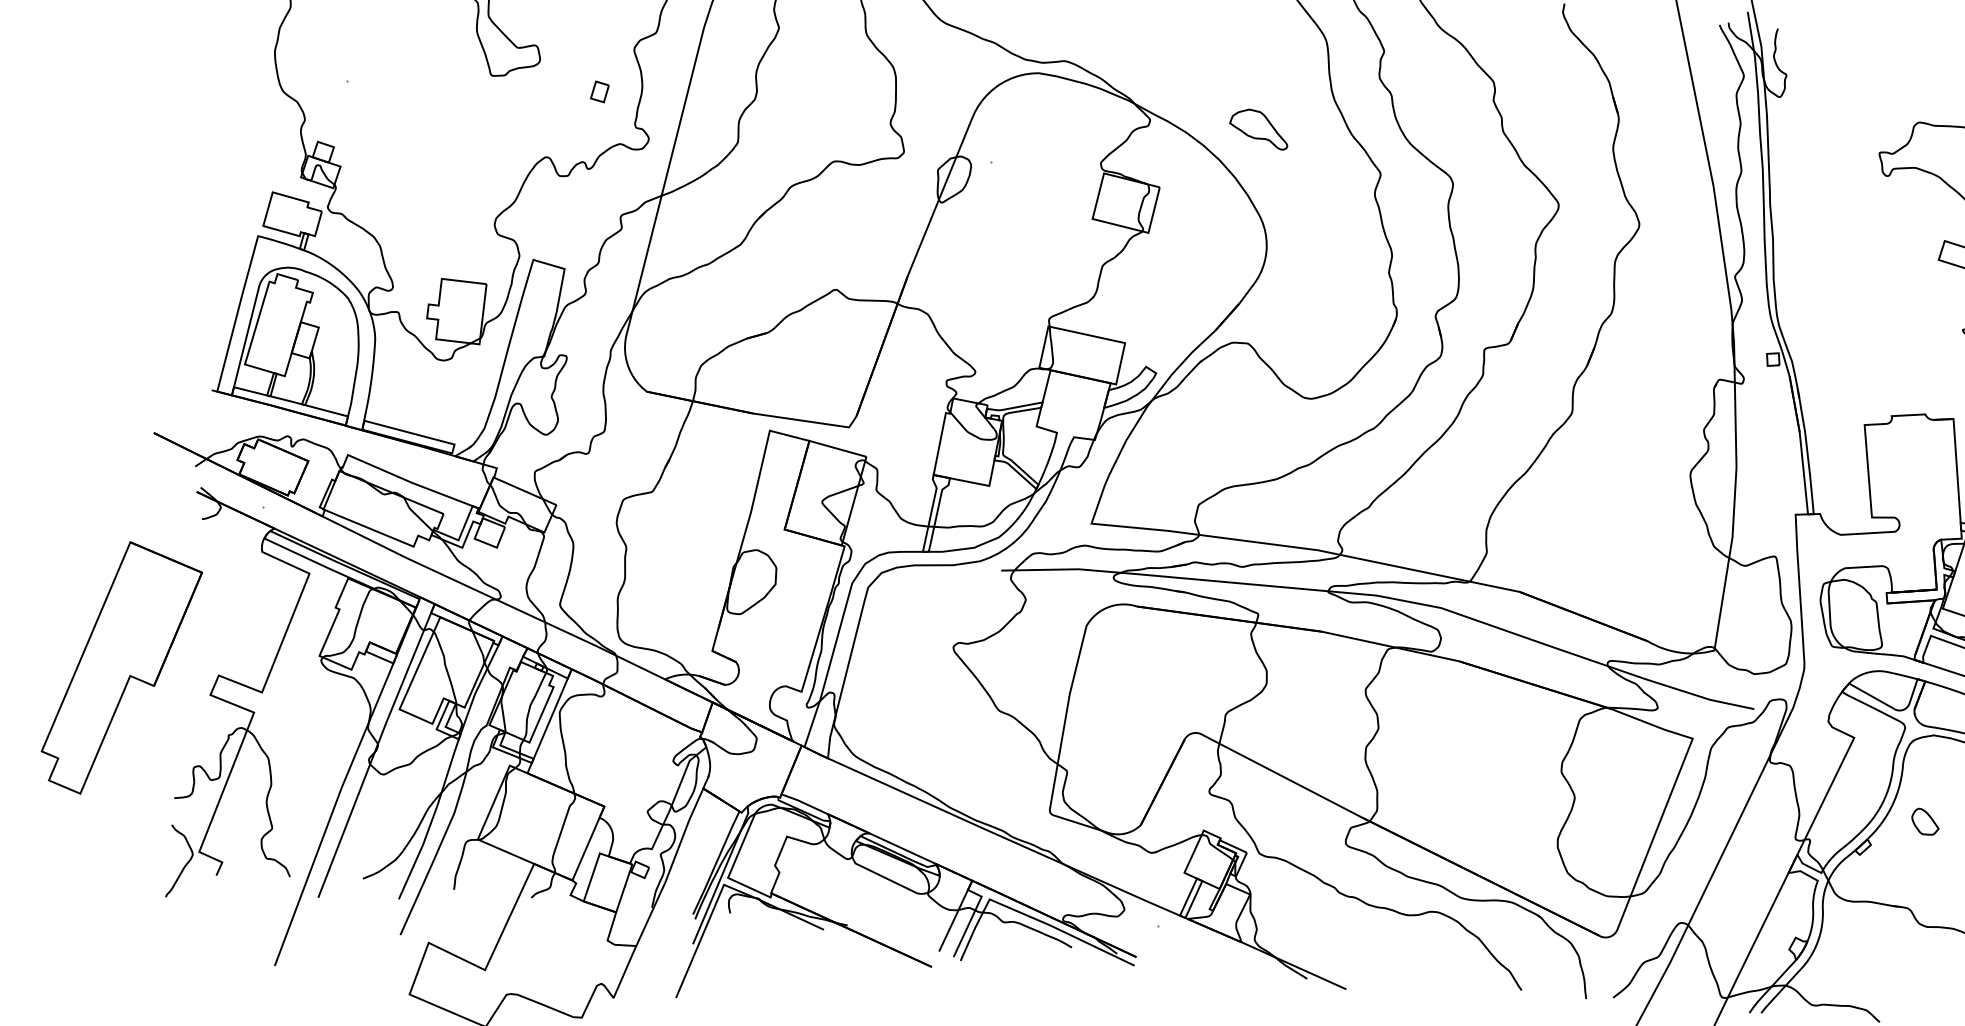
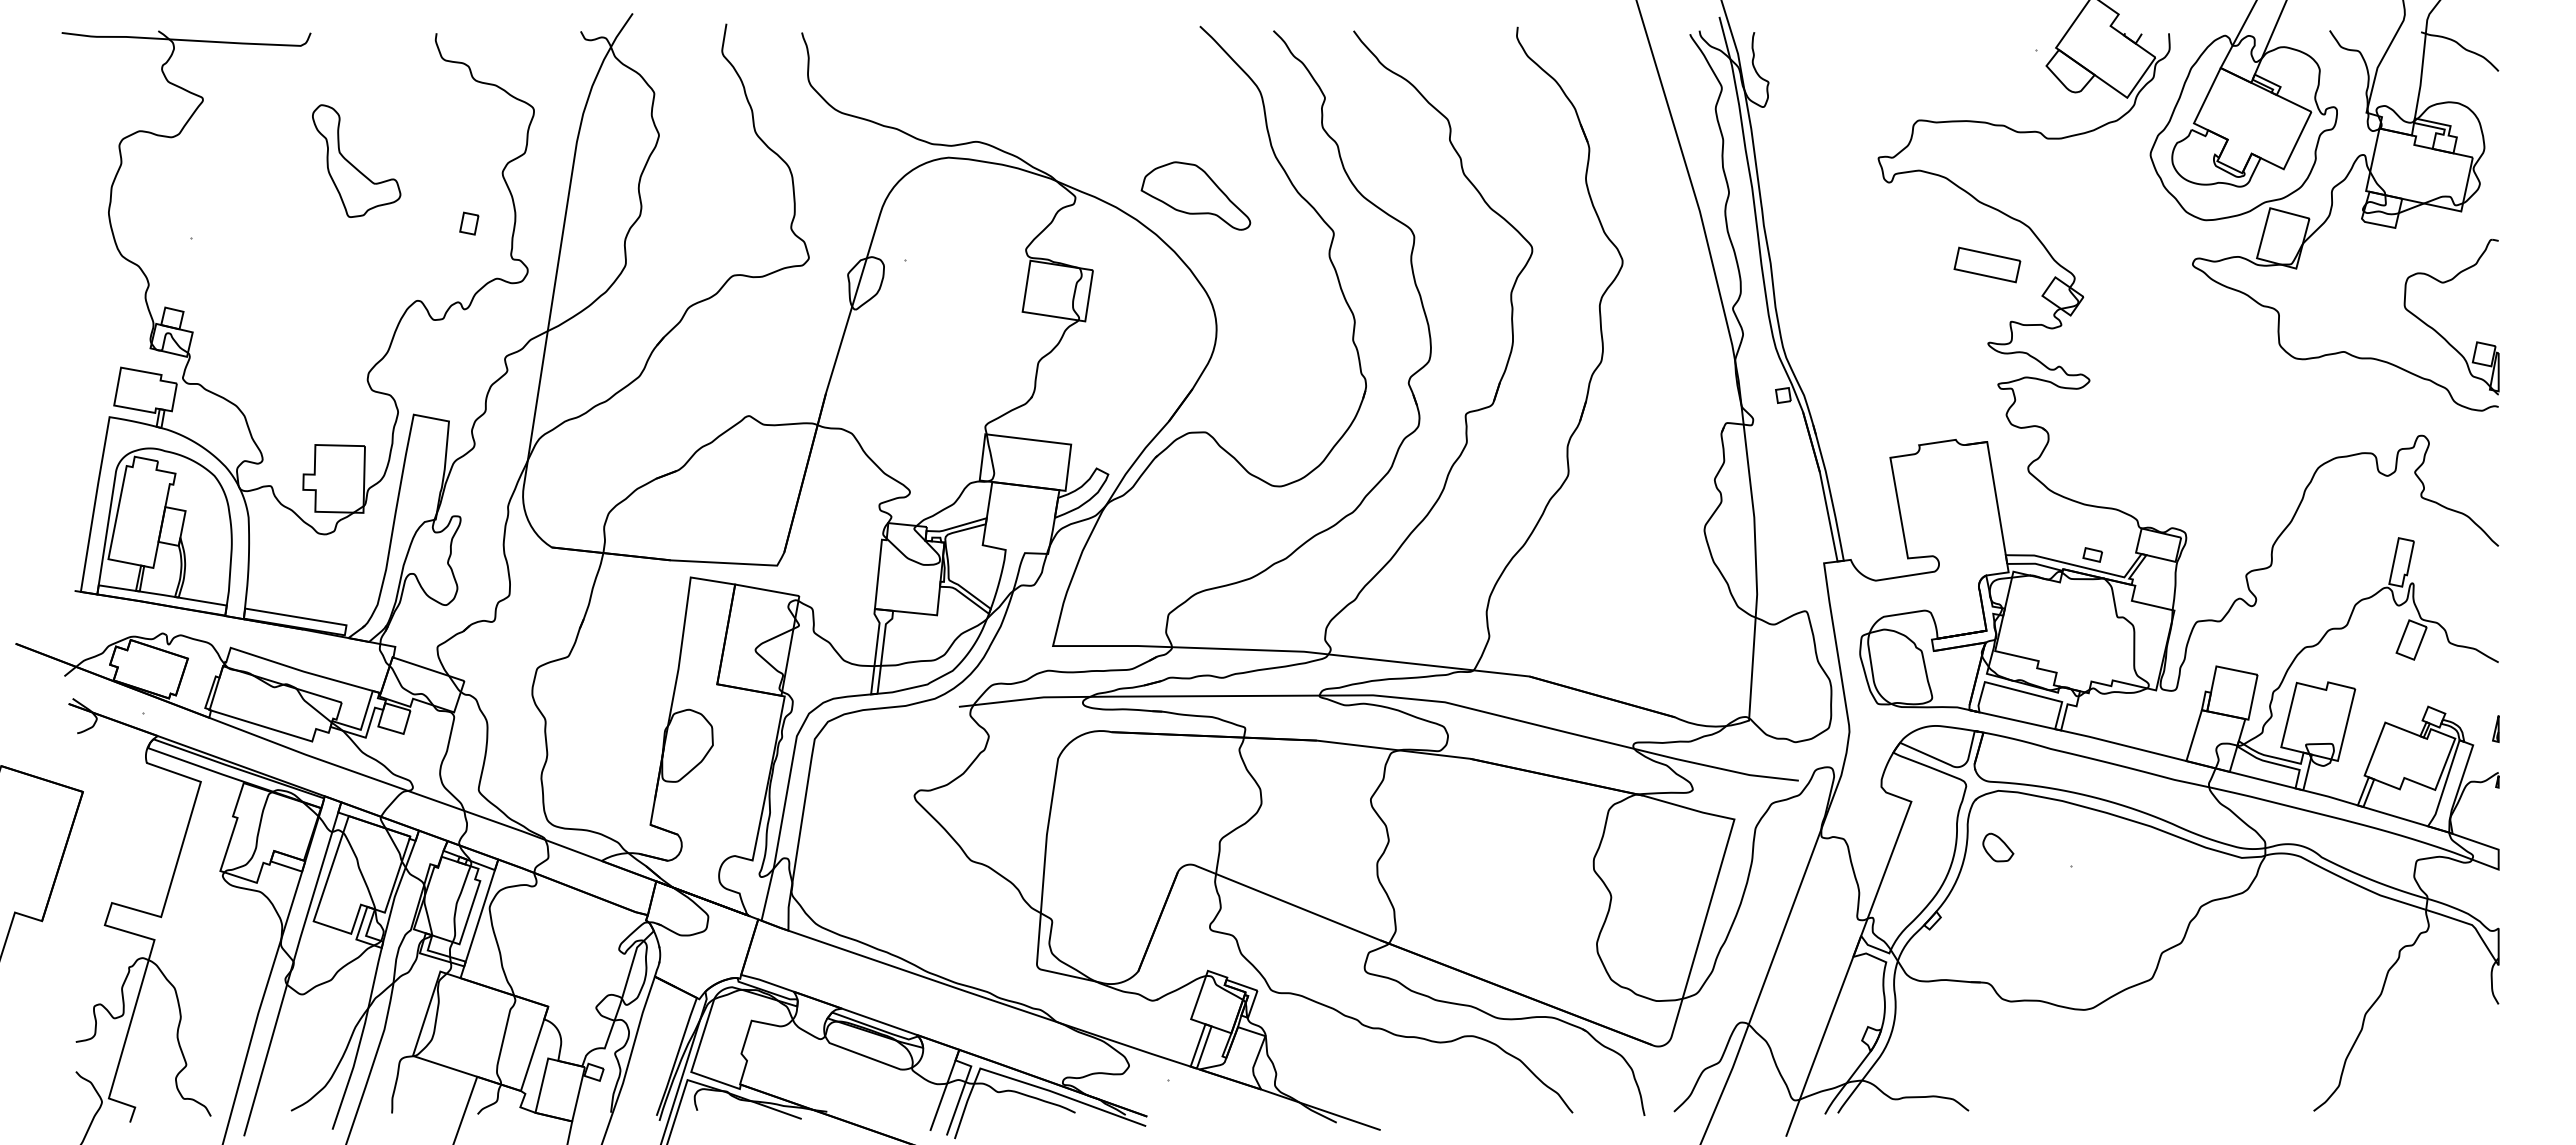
part: (1258, 128) -> (1195, 195), size x1.67
part: (1925, 821) -> (1998, 847), moved

